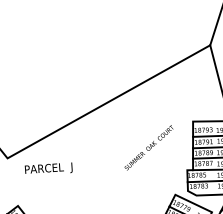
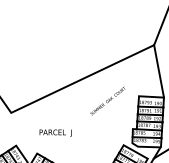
text: (148, 146) -> (107, 100), moved
text: (48, 168) -> (55, 132), moved

